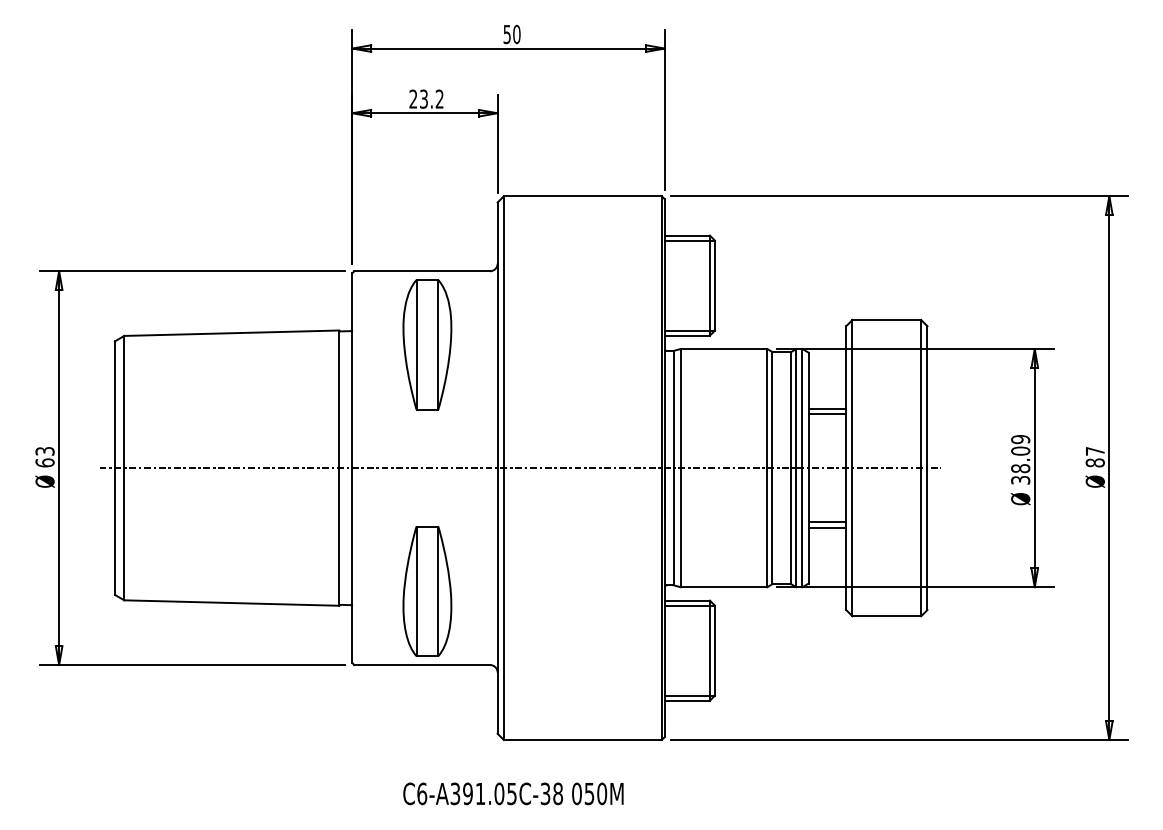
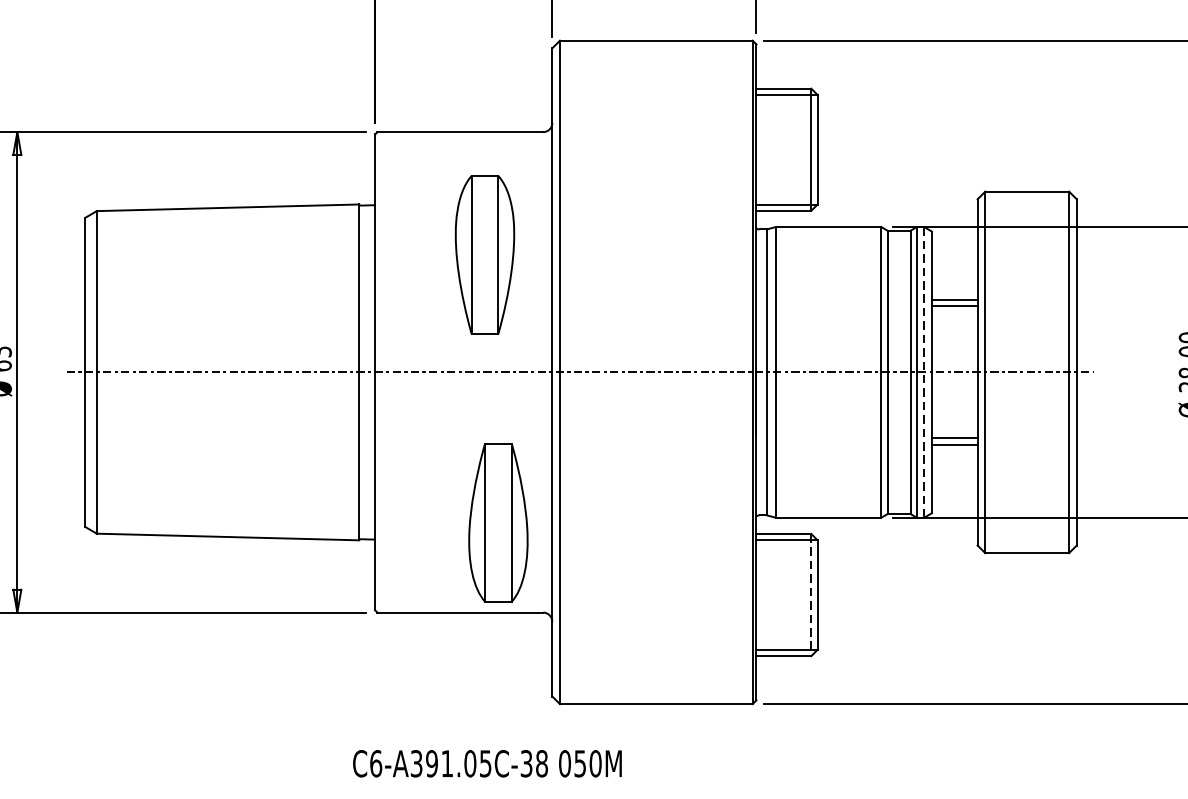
part: (427, 344) -> (485, 254), moved
line: (802, 467) -> (924, 371), solid -> dashed
part: (427, 591) -> (498, 522), moved
line: (709, 651) -> (810, 596), solid -> dashed
text: (513, 793) -> (487, 763), moved

